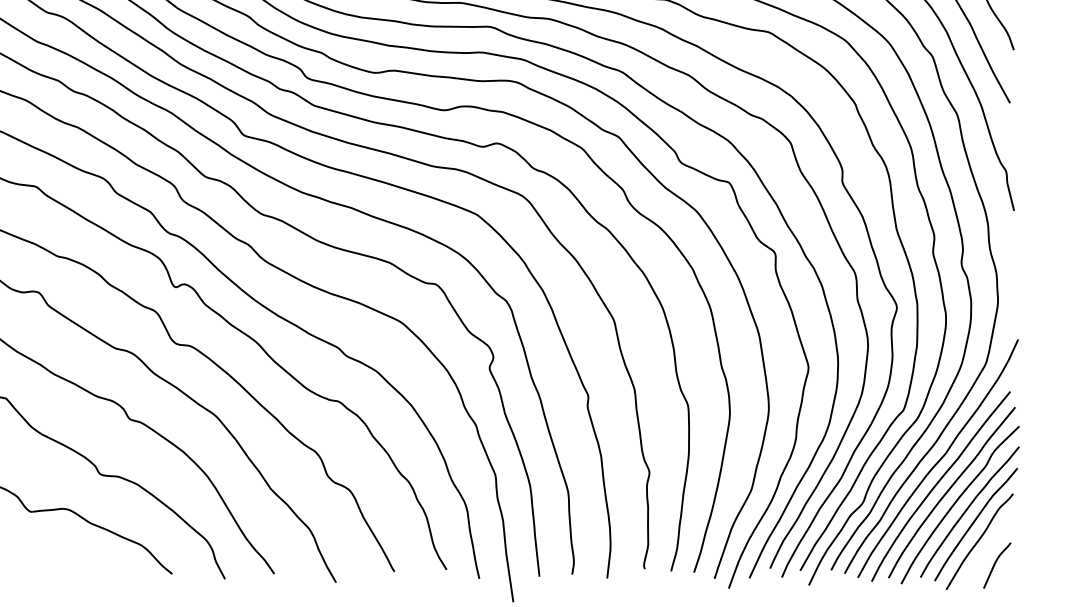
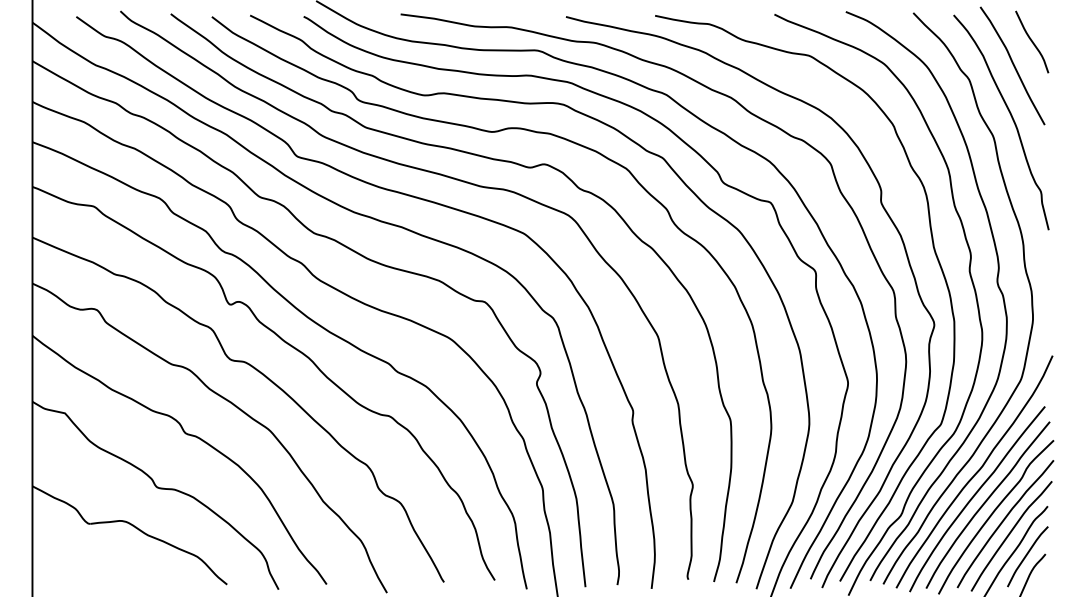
curve: (992, 544) -> (1027, 555), added

